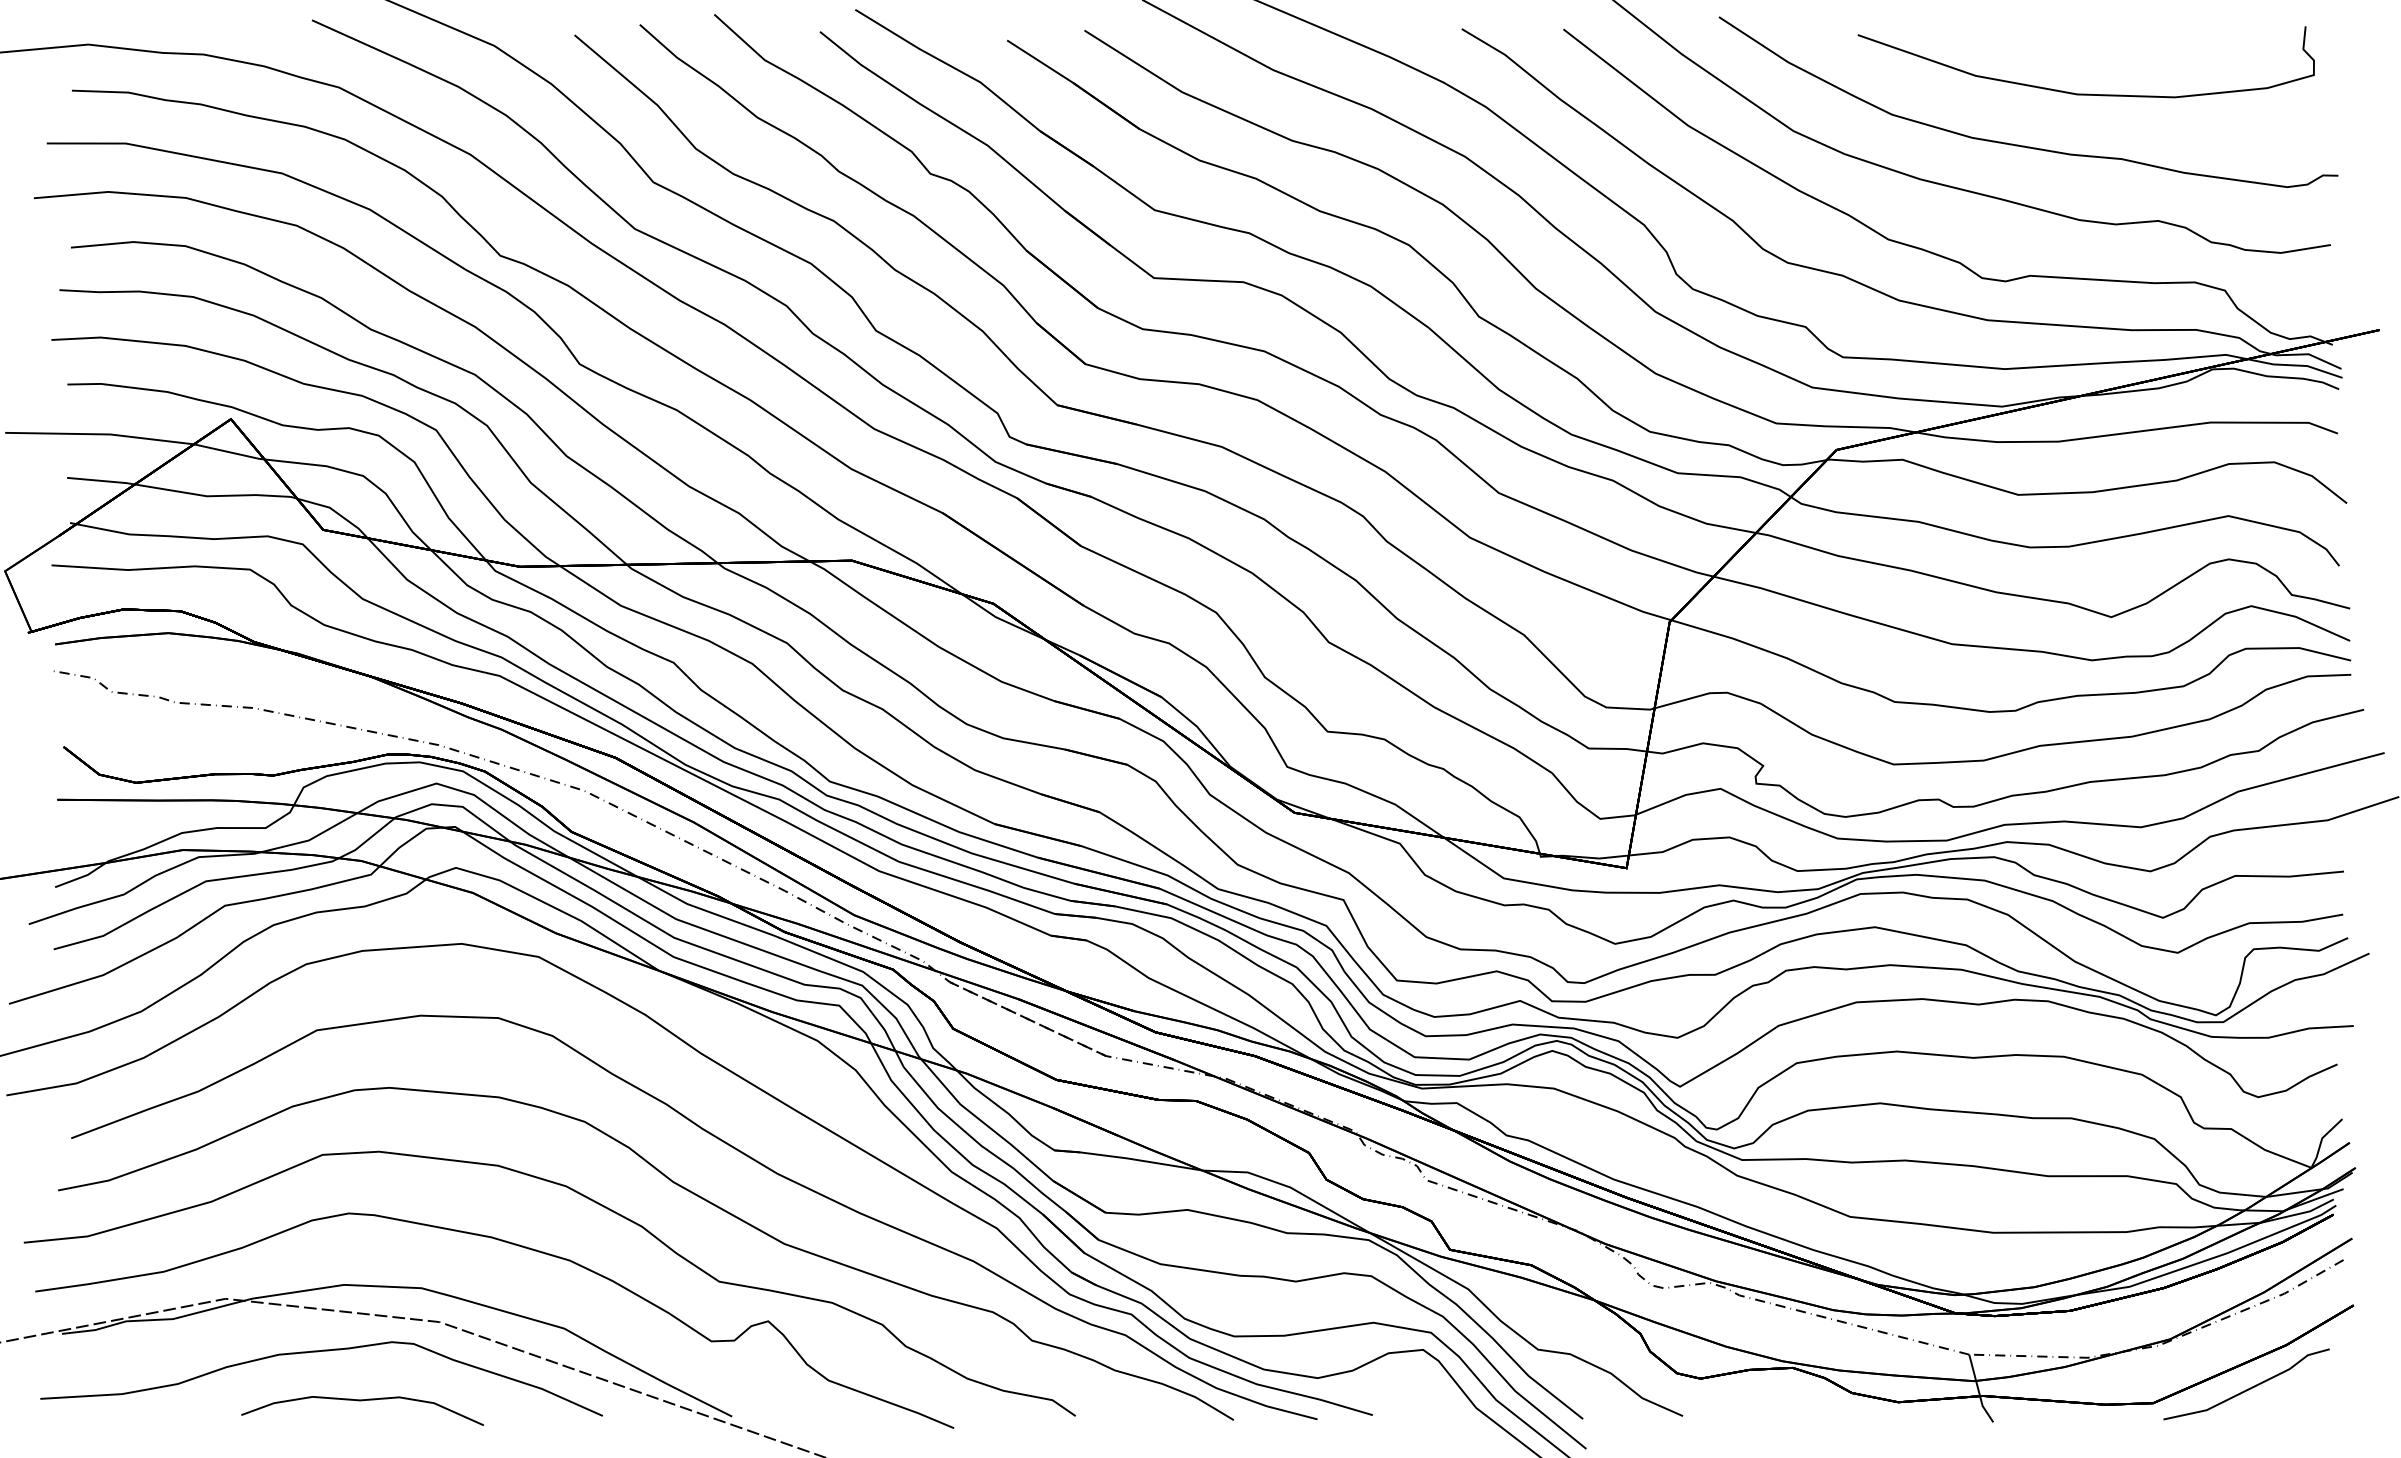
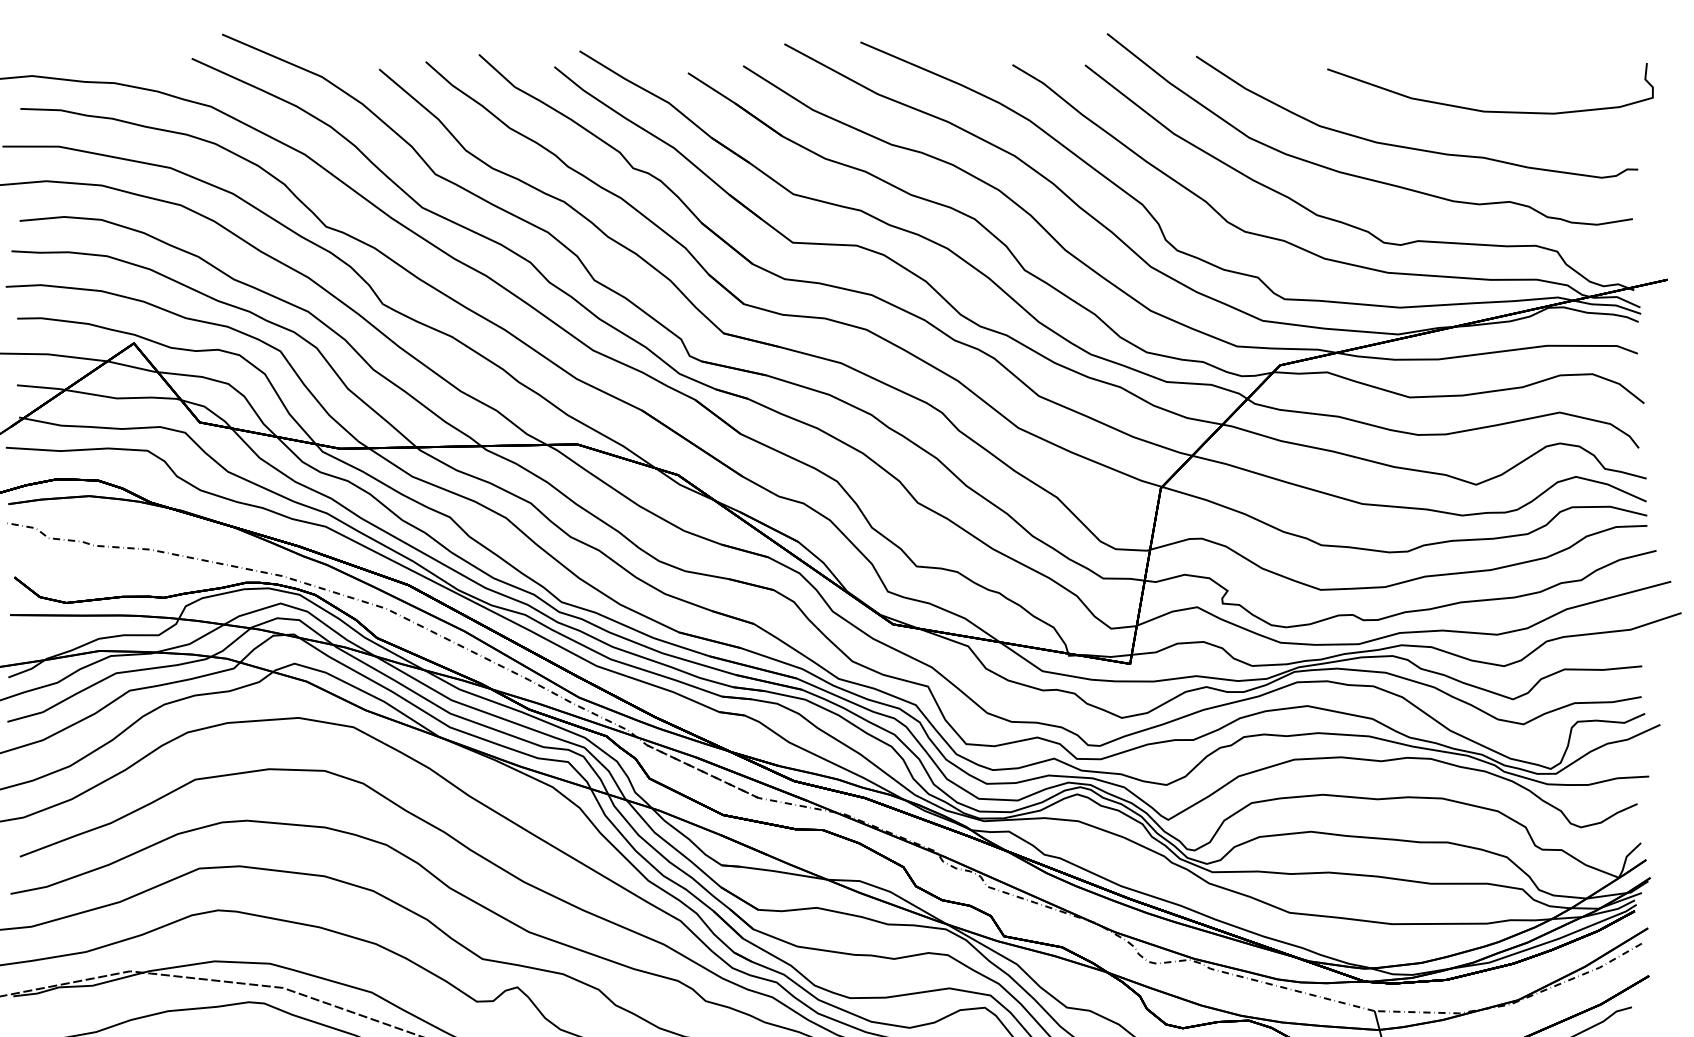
curve: (2085, 93) -> (1489, 110), moved

